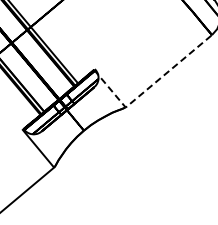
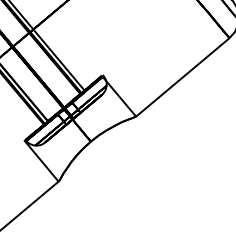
line: (149, 87) -> (161, 94), dashed -> solid

